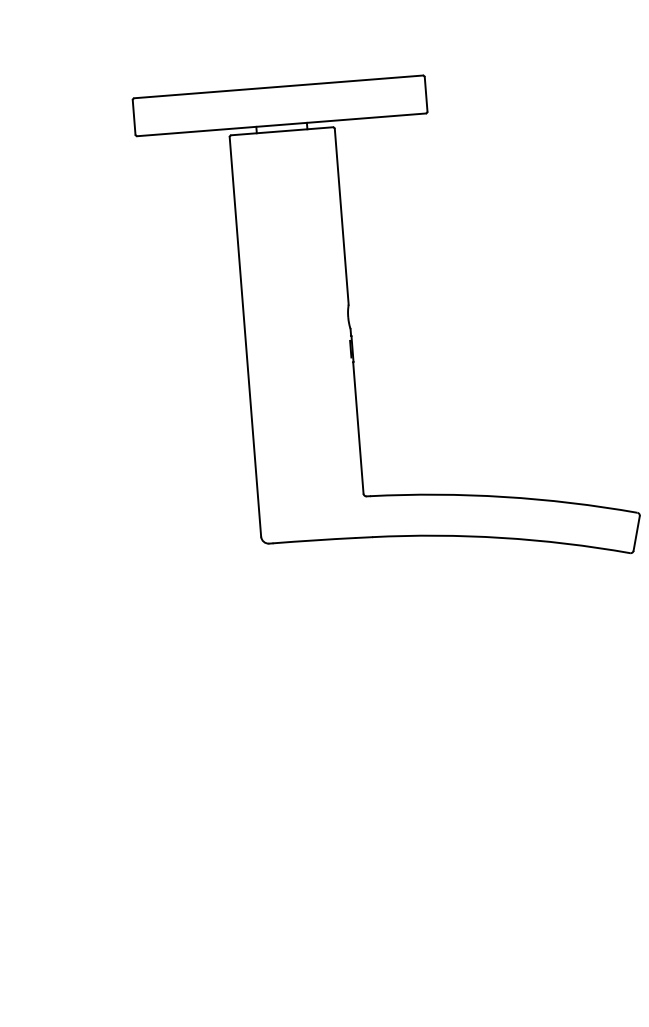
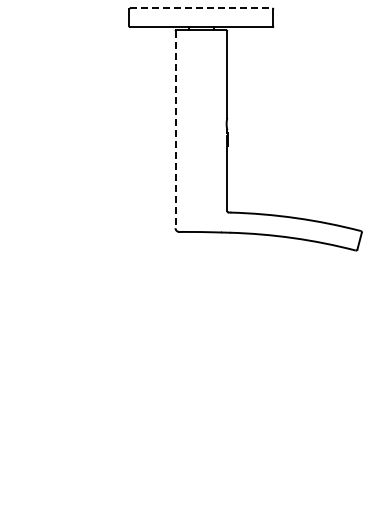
line: (278, 86) -> (201, 8), solid -> dashed
line: (245, 338) -> (175, 130), solid -> dashed

